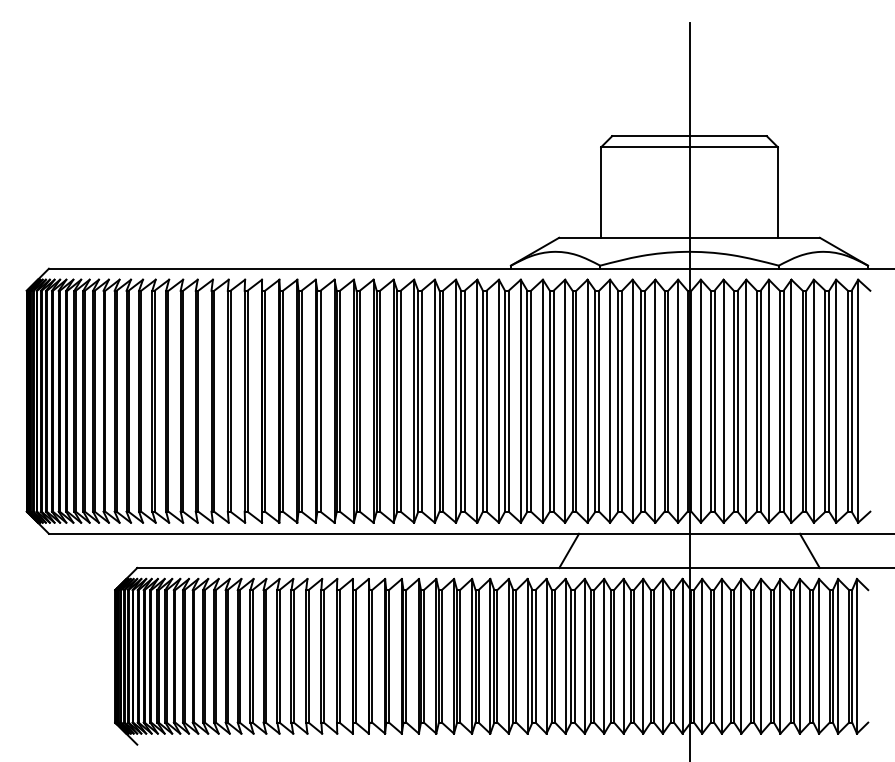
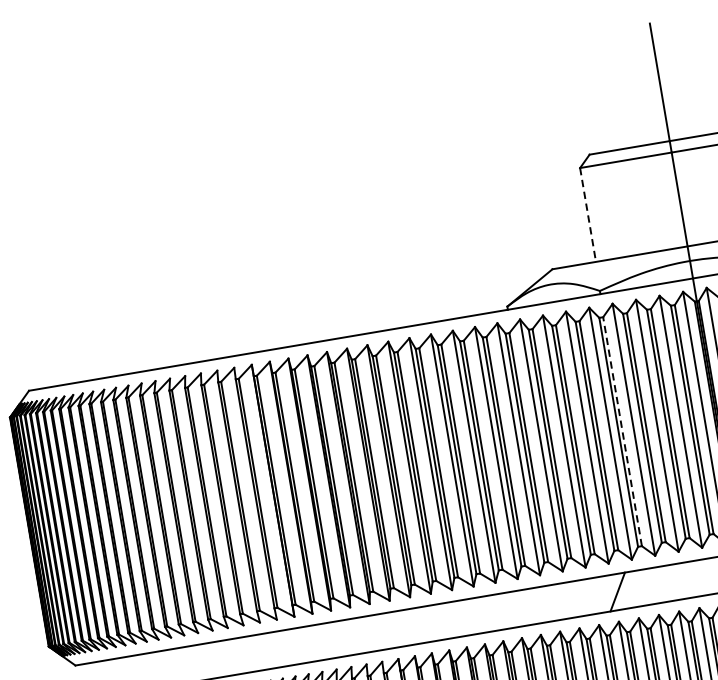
line: (601, 193) -> (588, 215), solid -> dashed
line: (599, 400) -> (622, 430), solid -> dashed

